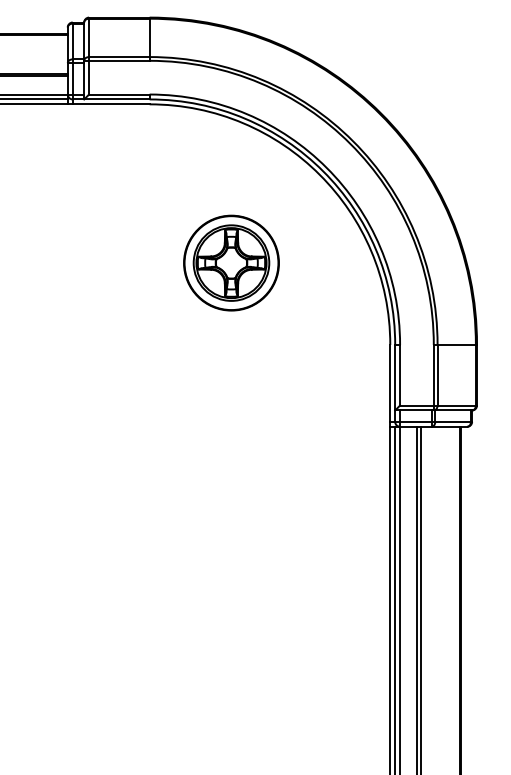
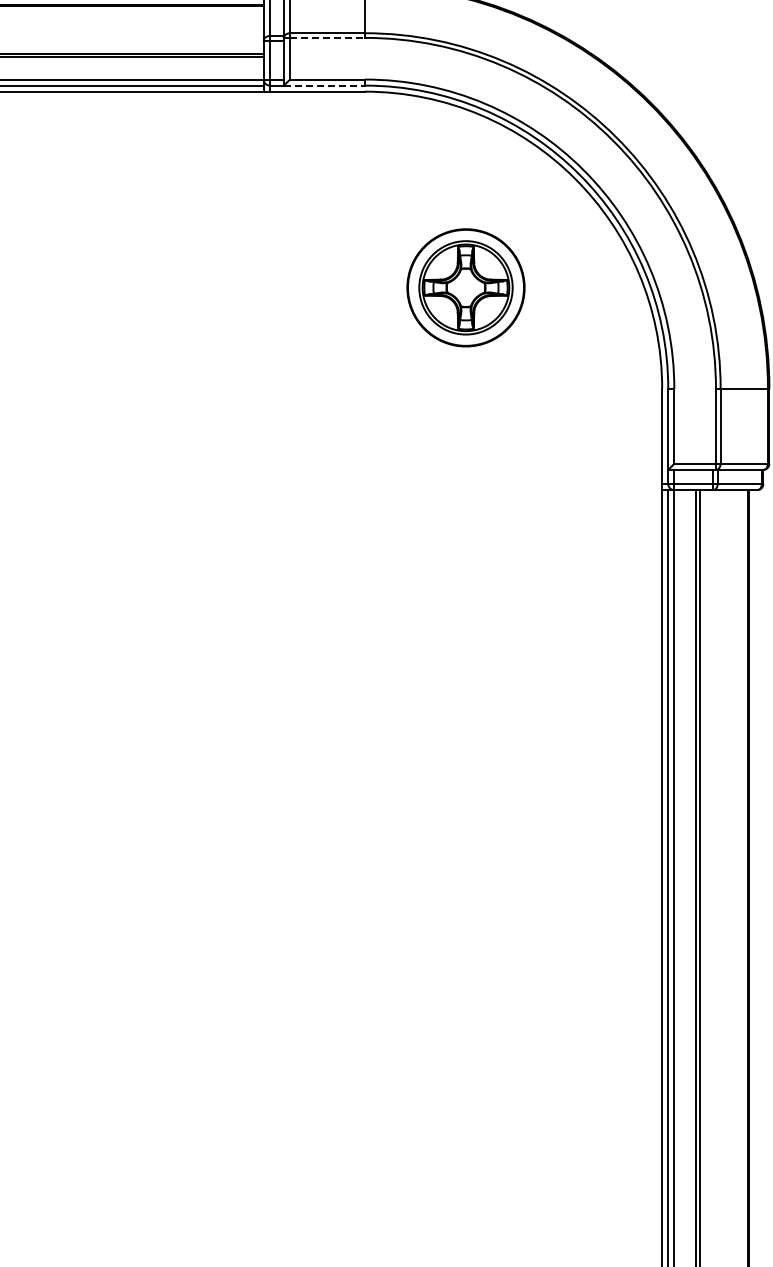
line: (119, 60) -> (327, 37), solid -> dashed
line: (116, 99) -> (324, 85), solid -> dashed

